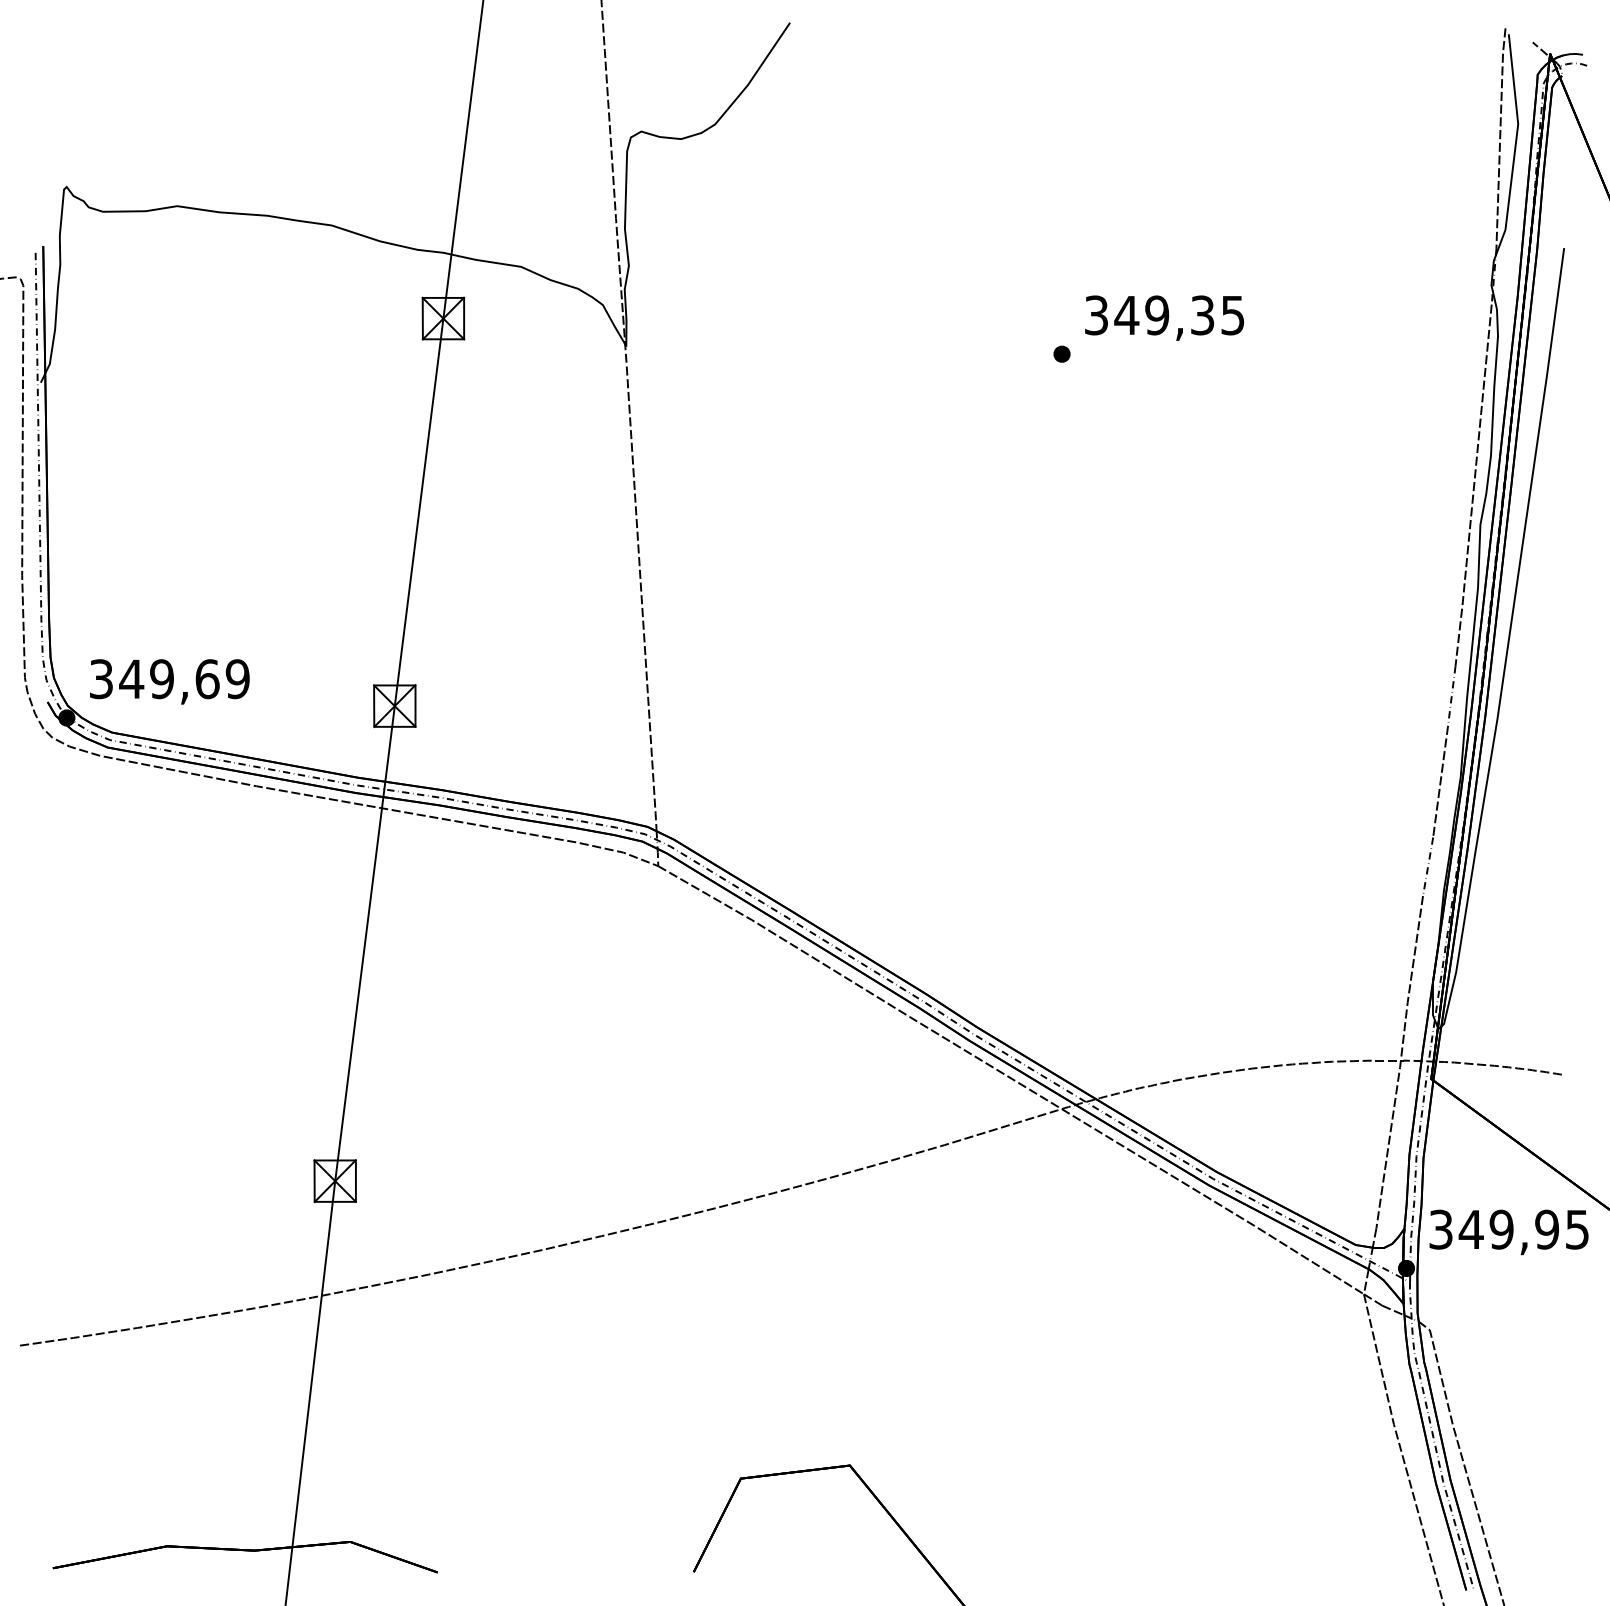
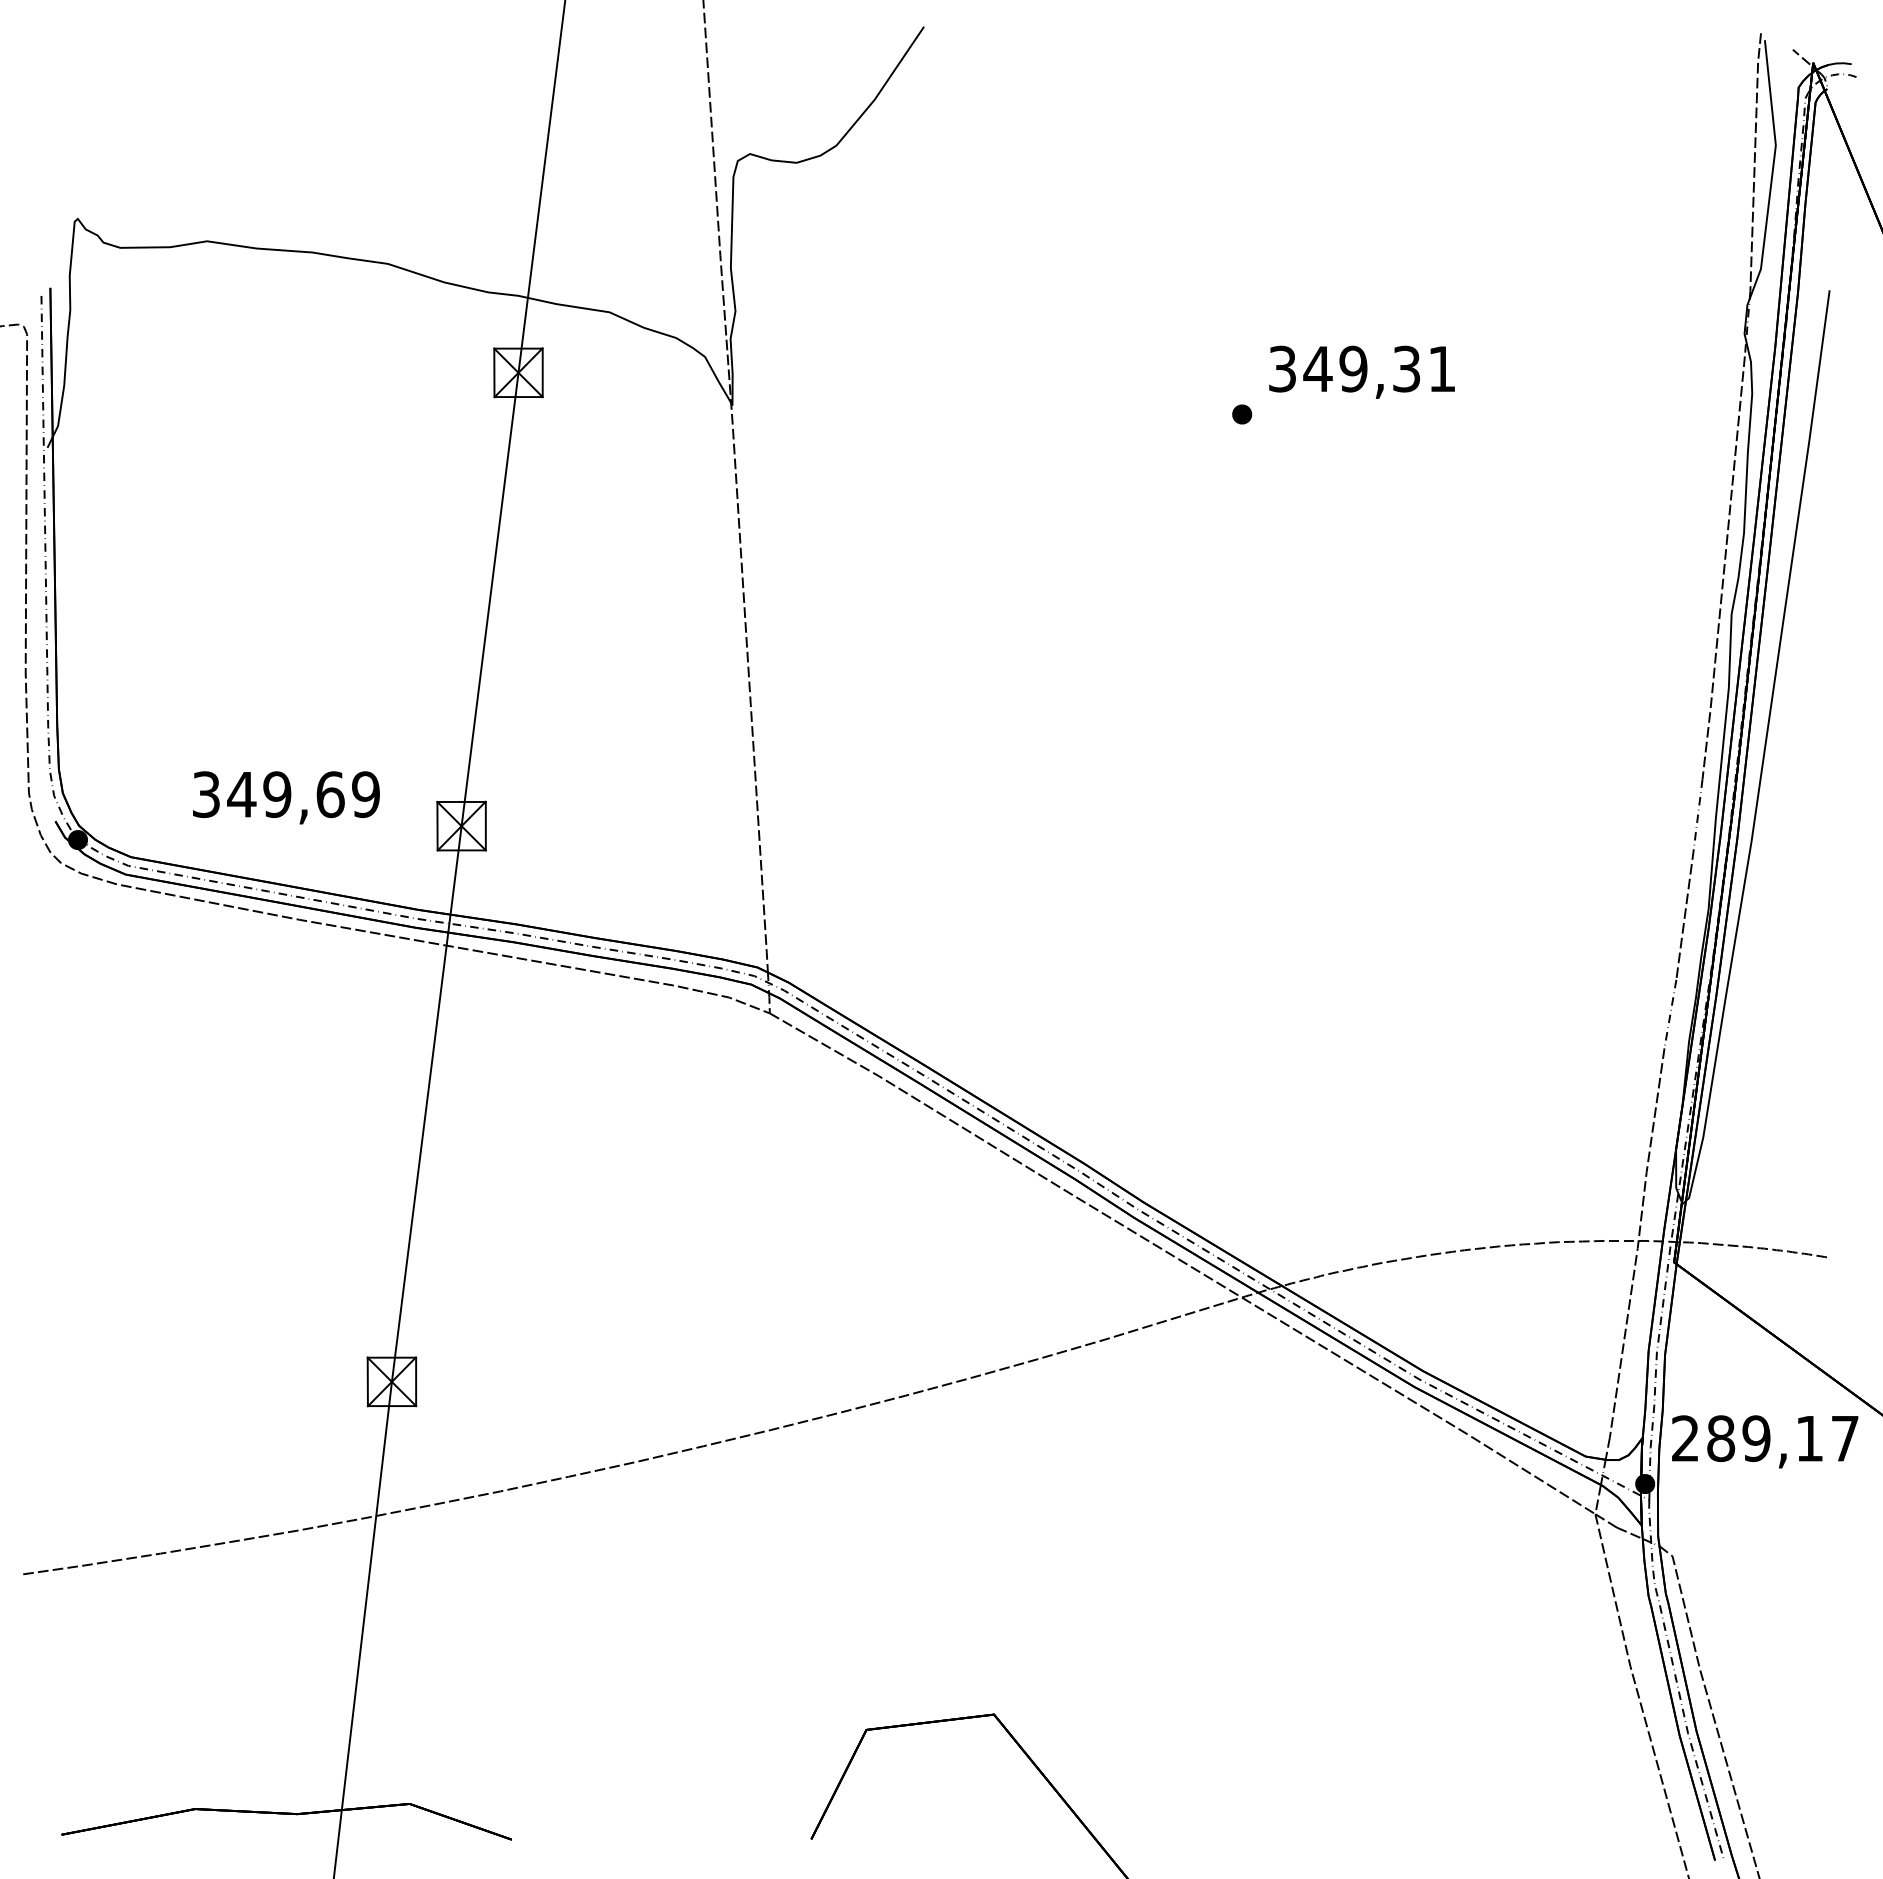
text: (1232, 315) -> (1441, 369), 349,35 -> 349,31
text: (169, 681) -> (286, 797), moved
text: (1509, 1229) -> (1765, 1438), 349,95 -> 289,17

